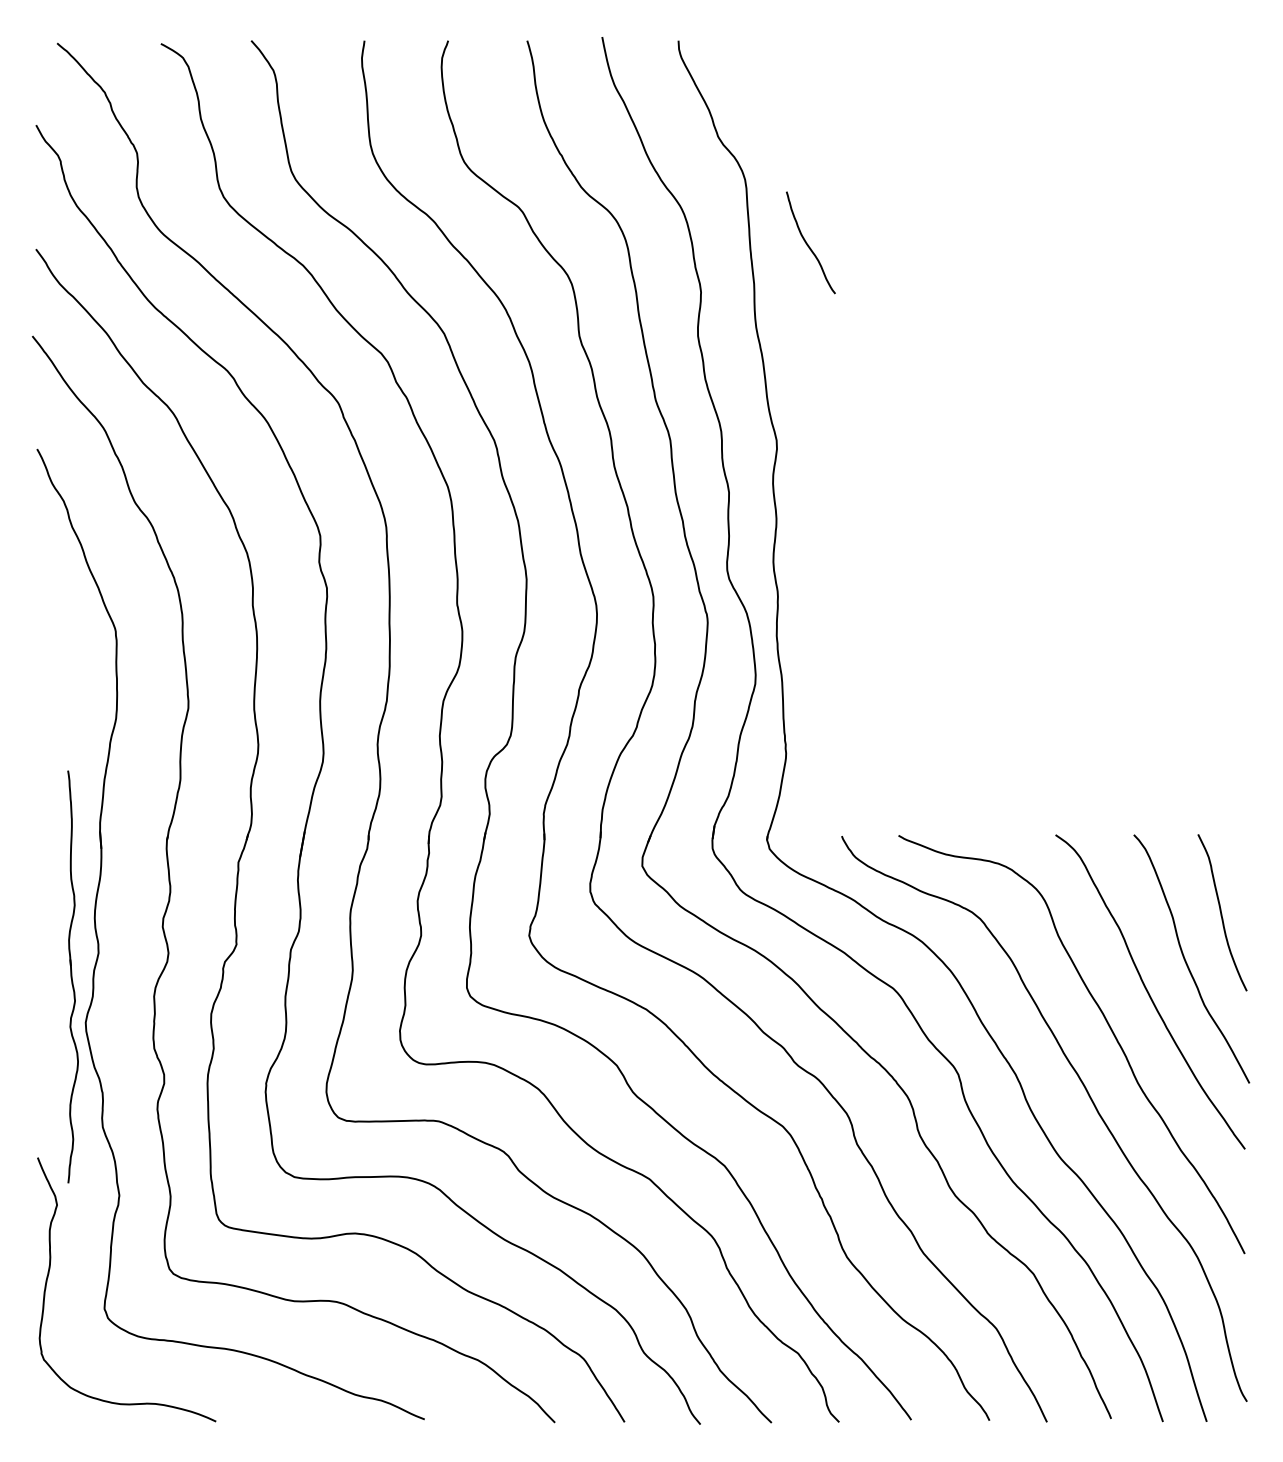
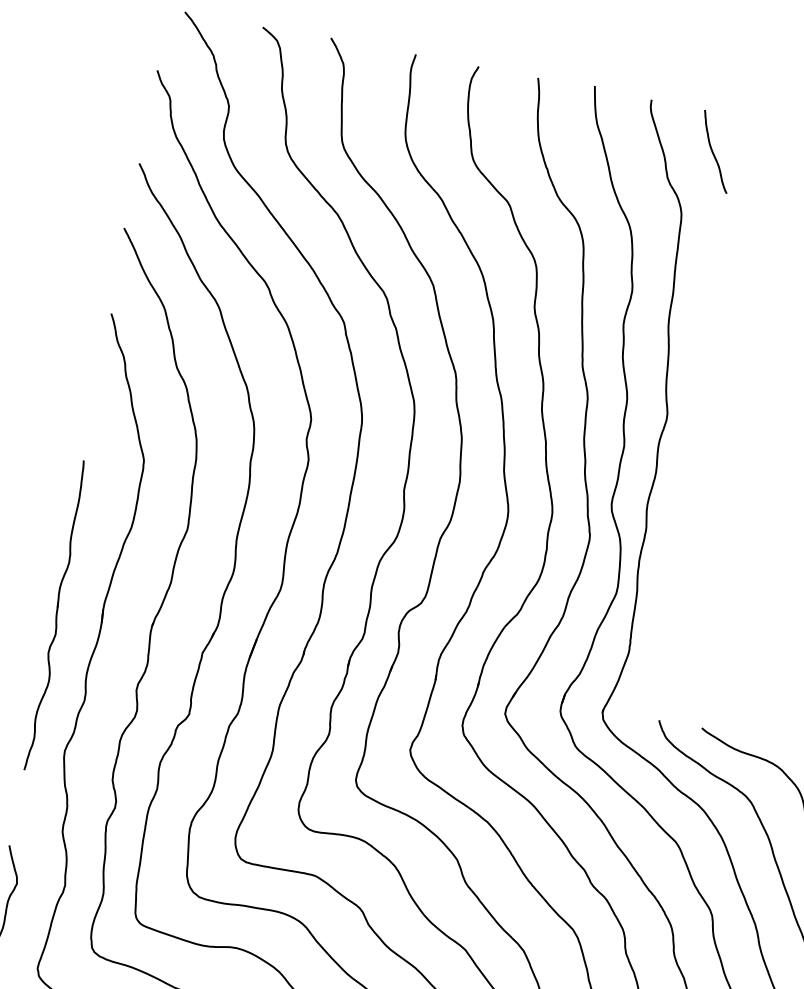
curve: (808, 244) -> (713, 152), moved
part: (72, 976) -> (57, 615), moved

